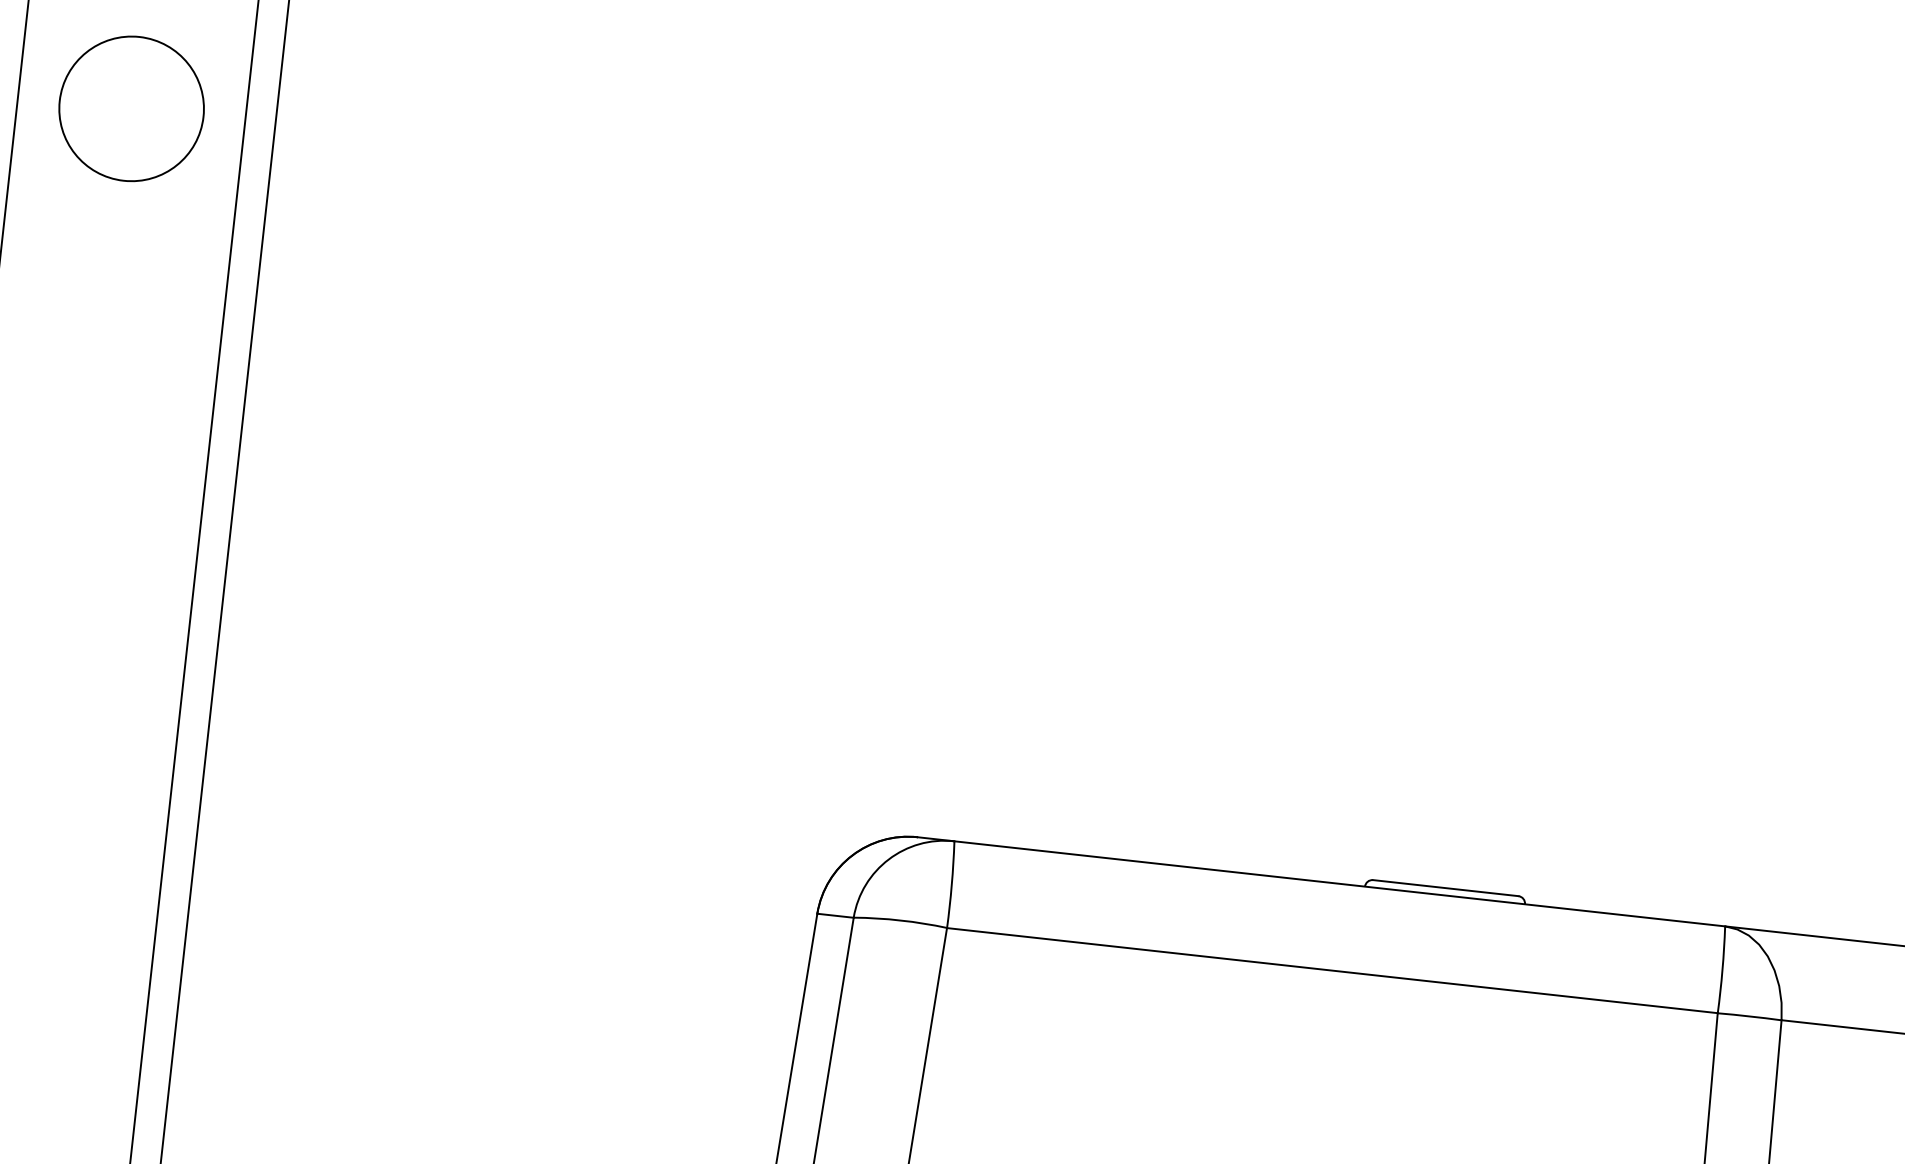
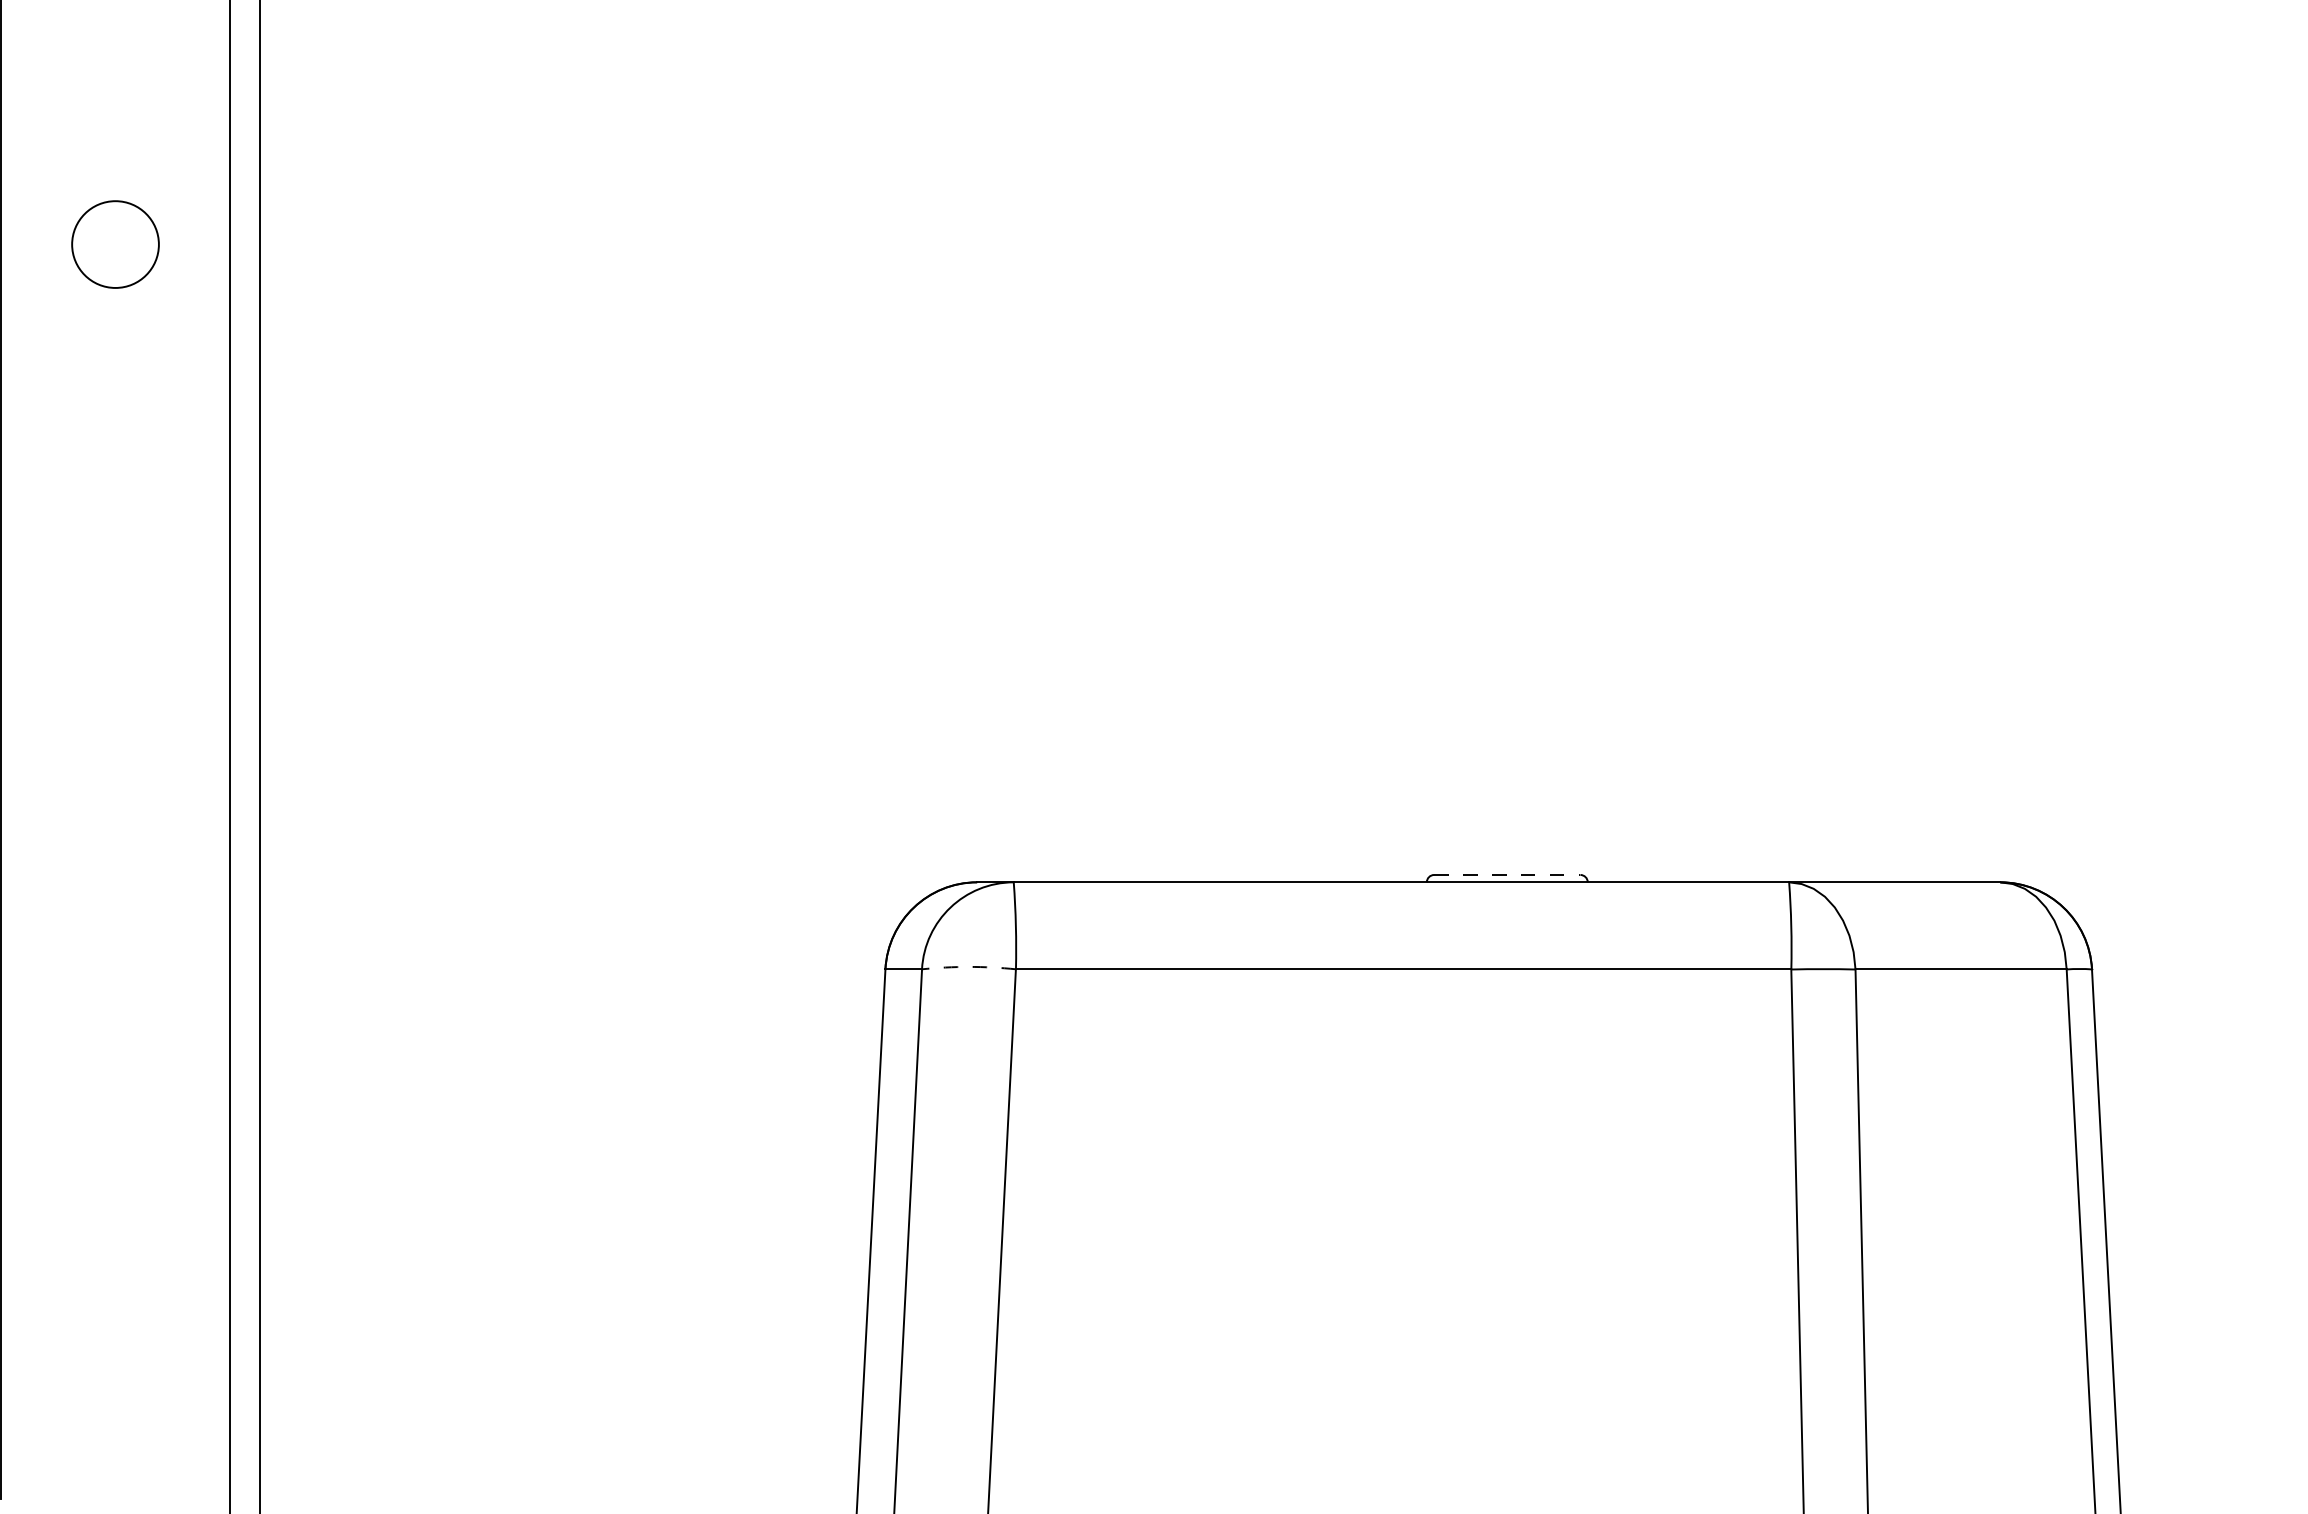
circle: (131, 108) -> (115, 244), size x0.6
line: (1446, 887) -> (1507, 874), solid -> dashed
arc: (901, 920) -> (969, 966), solid -> dashed

